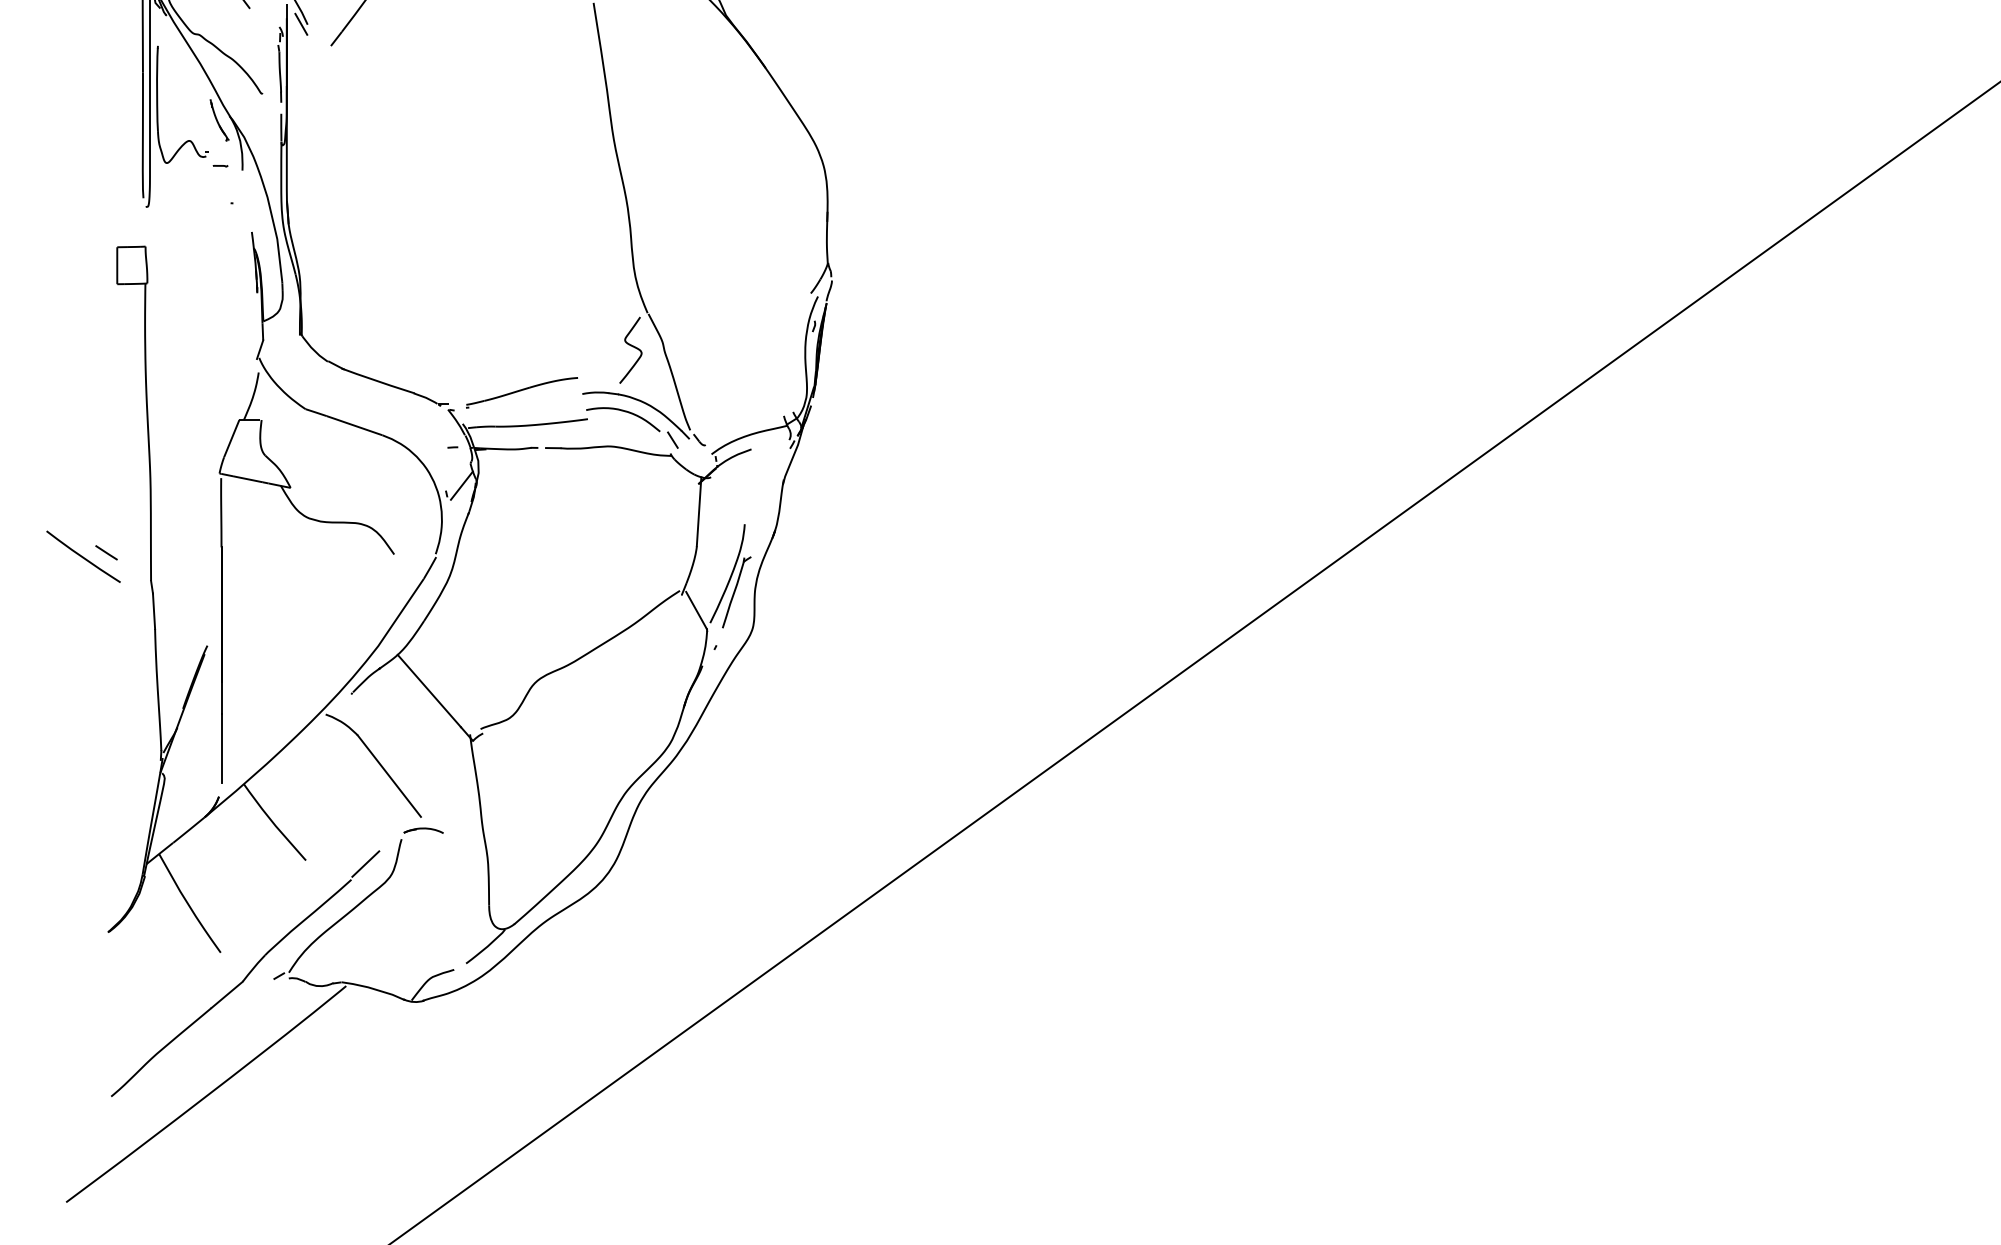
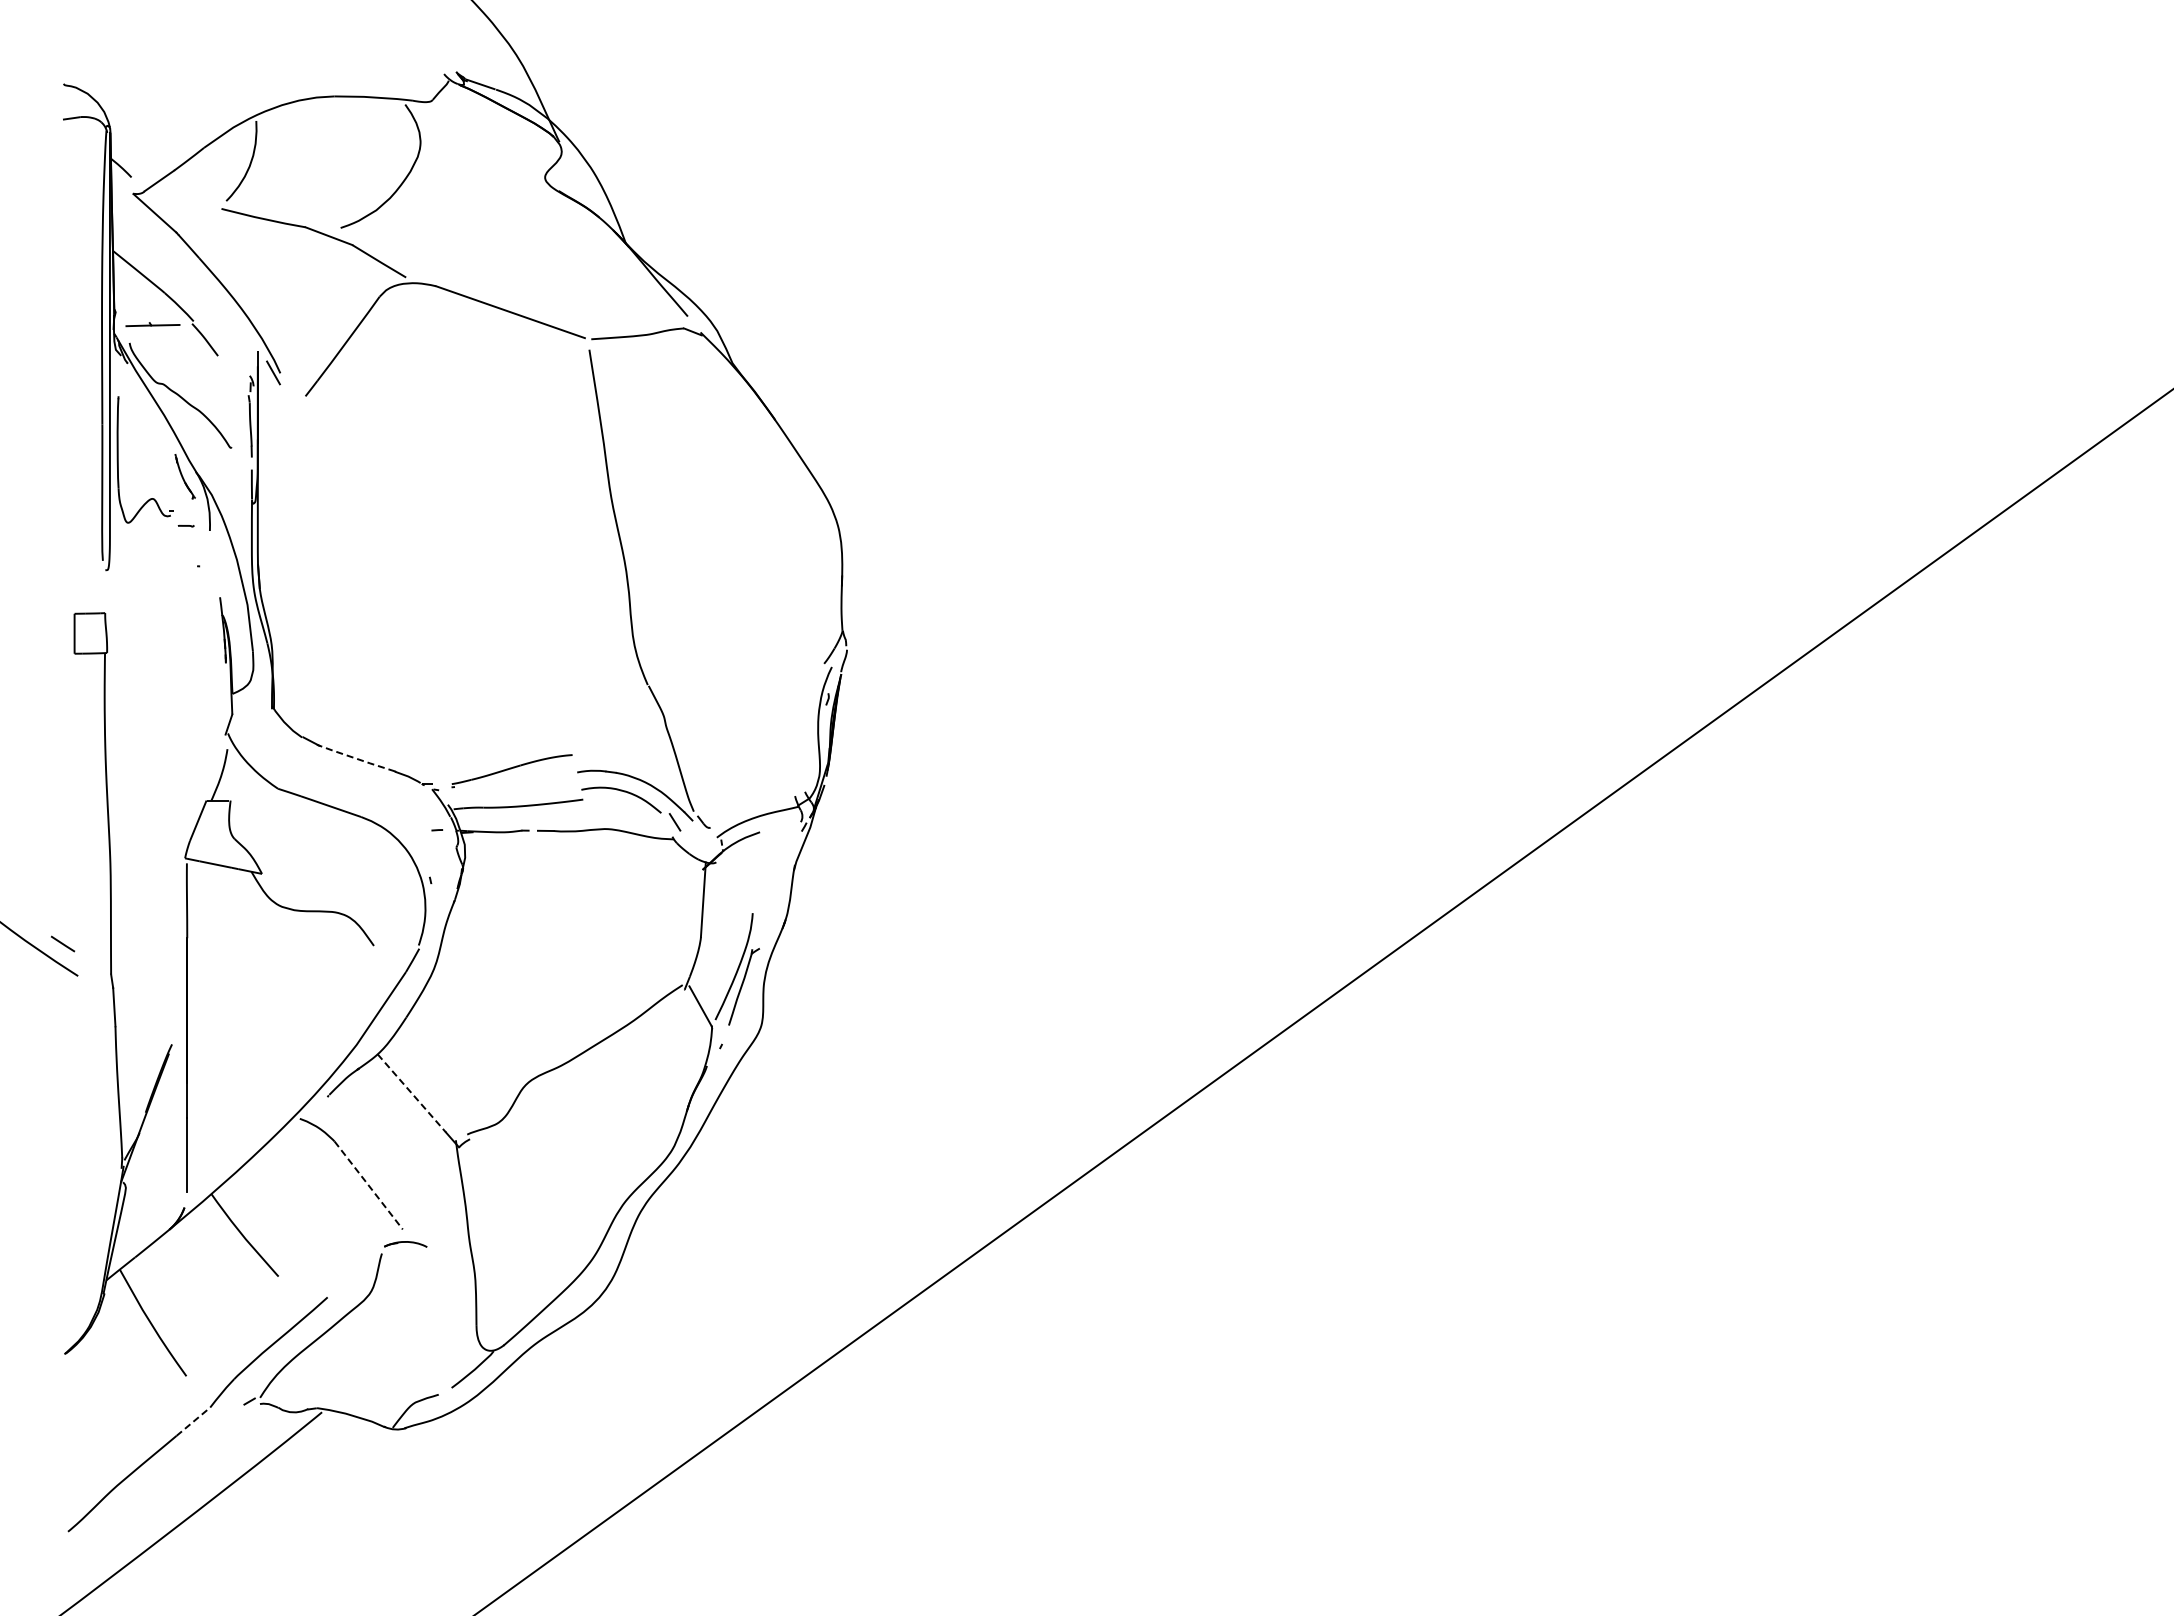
curve: (631, 346) -> (630, 721), removed
line: (378, 381) -> (356, 758), solid -> dashed
line: (461, 485) -> (446, 871), removed
line: (429, 691) -> (411, 1093), solid -> dashed
line: (389, 776) -> (368, 1185), solid -> dashed
line: (365, 864) -> (342, 1280), removed
line: (227, 994) -> (193, 1421), solid -> dashed

